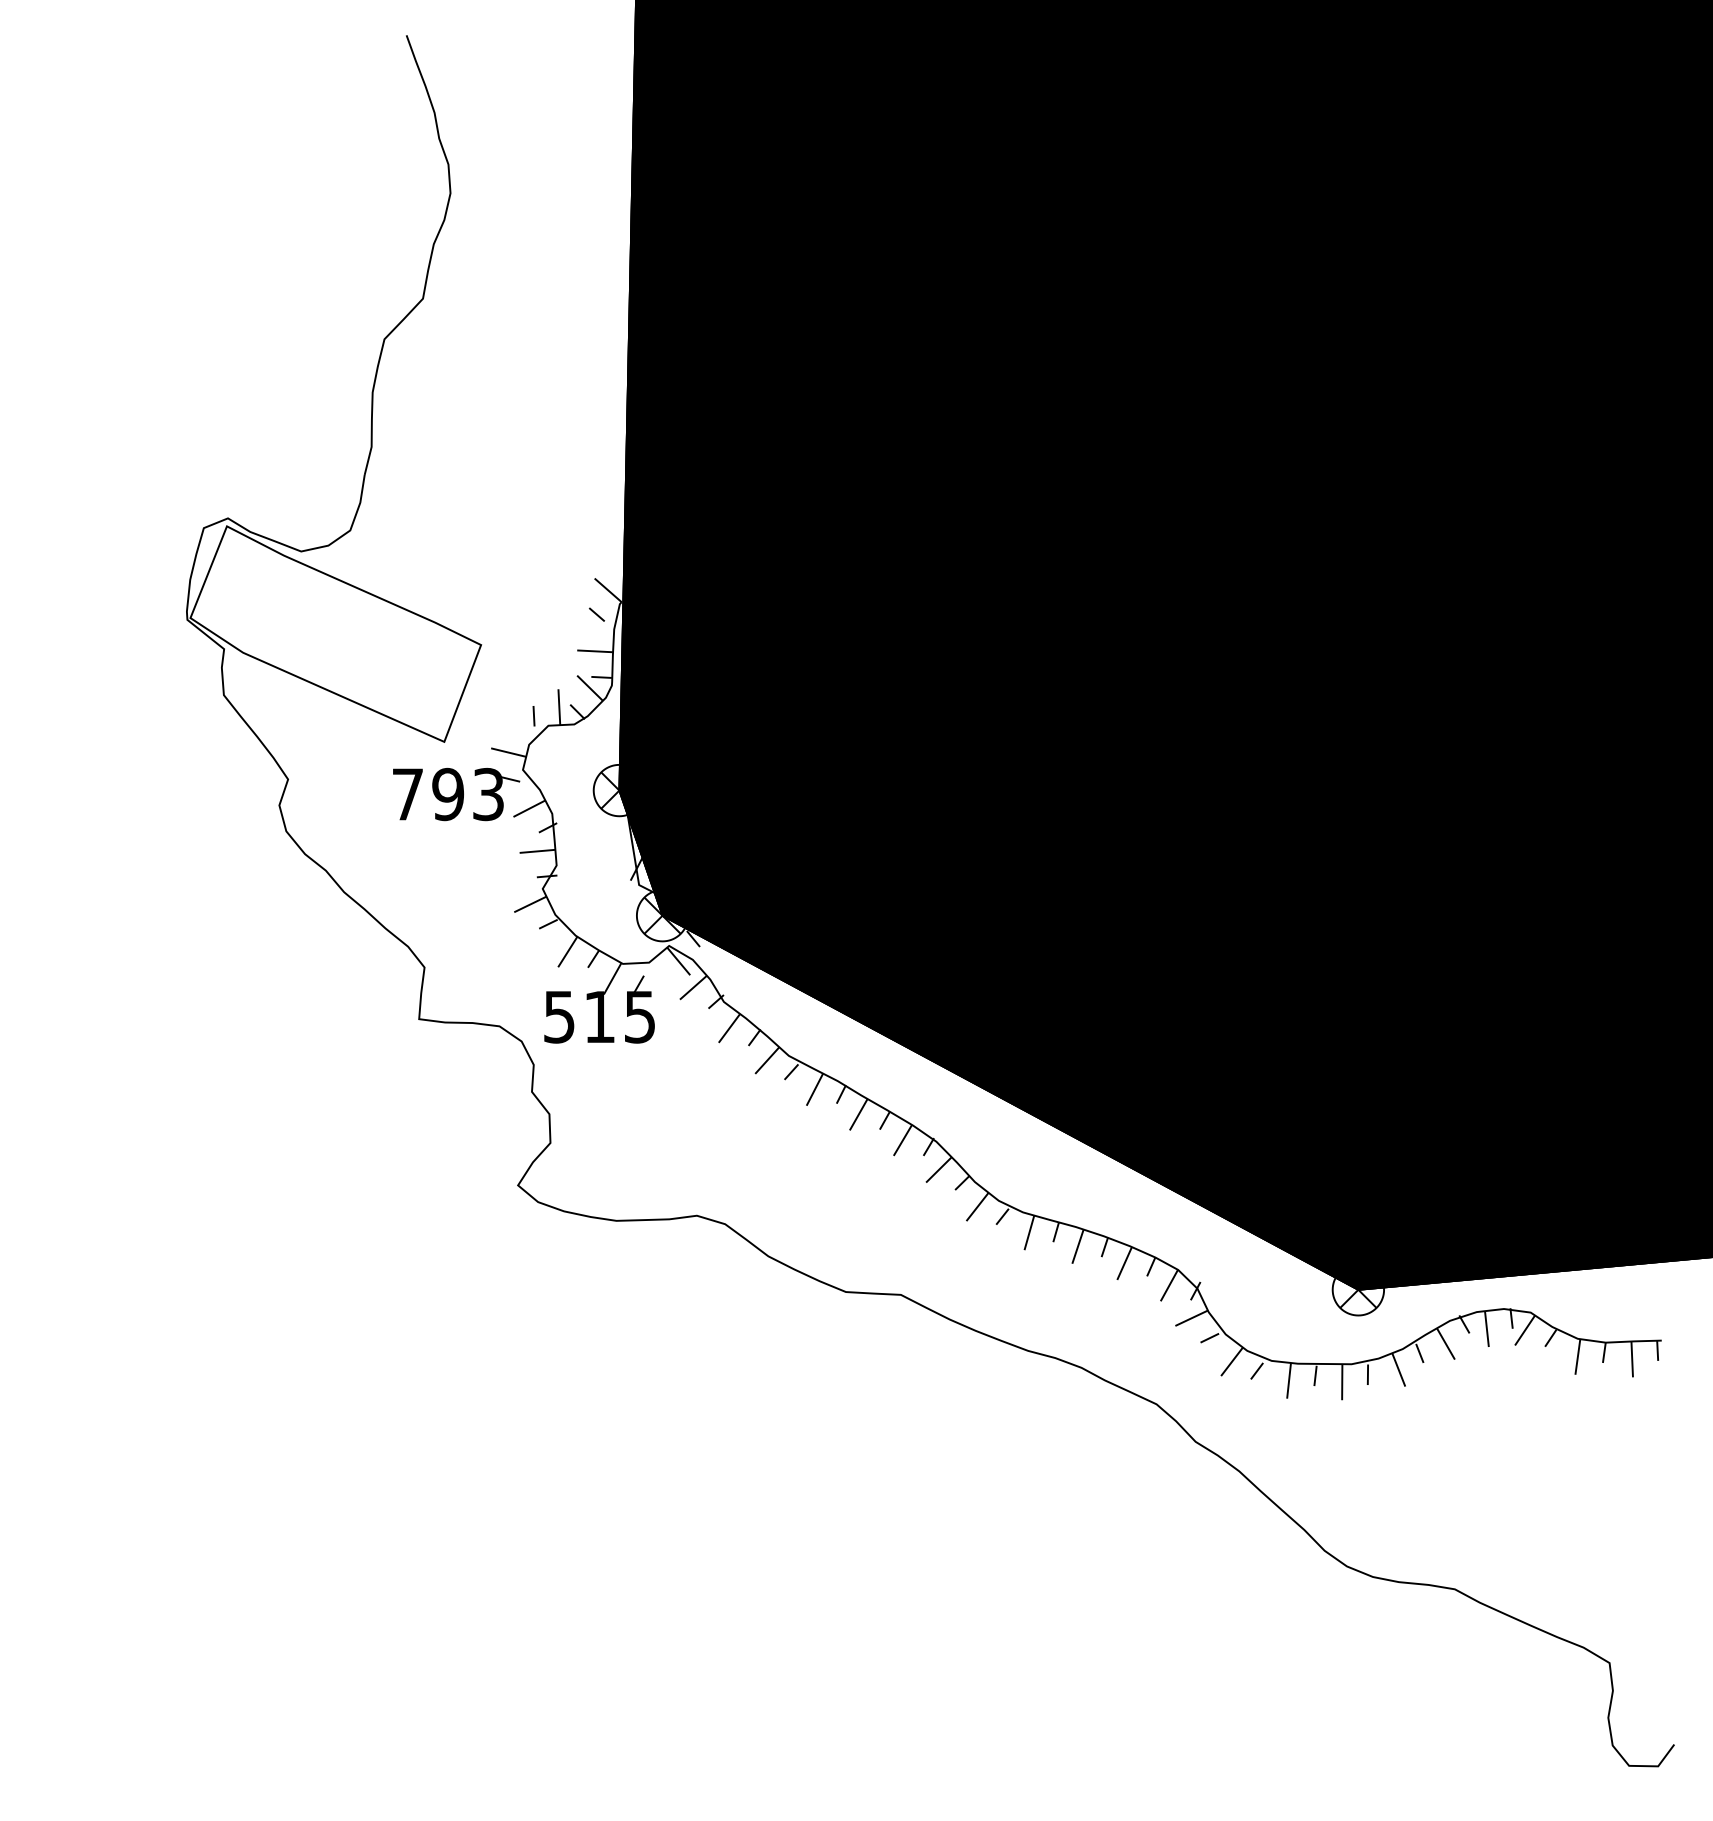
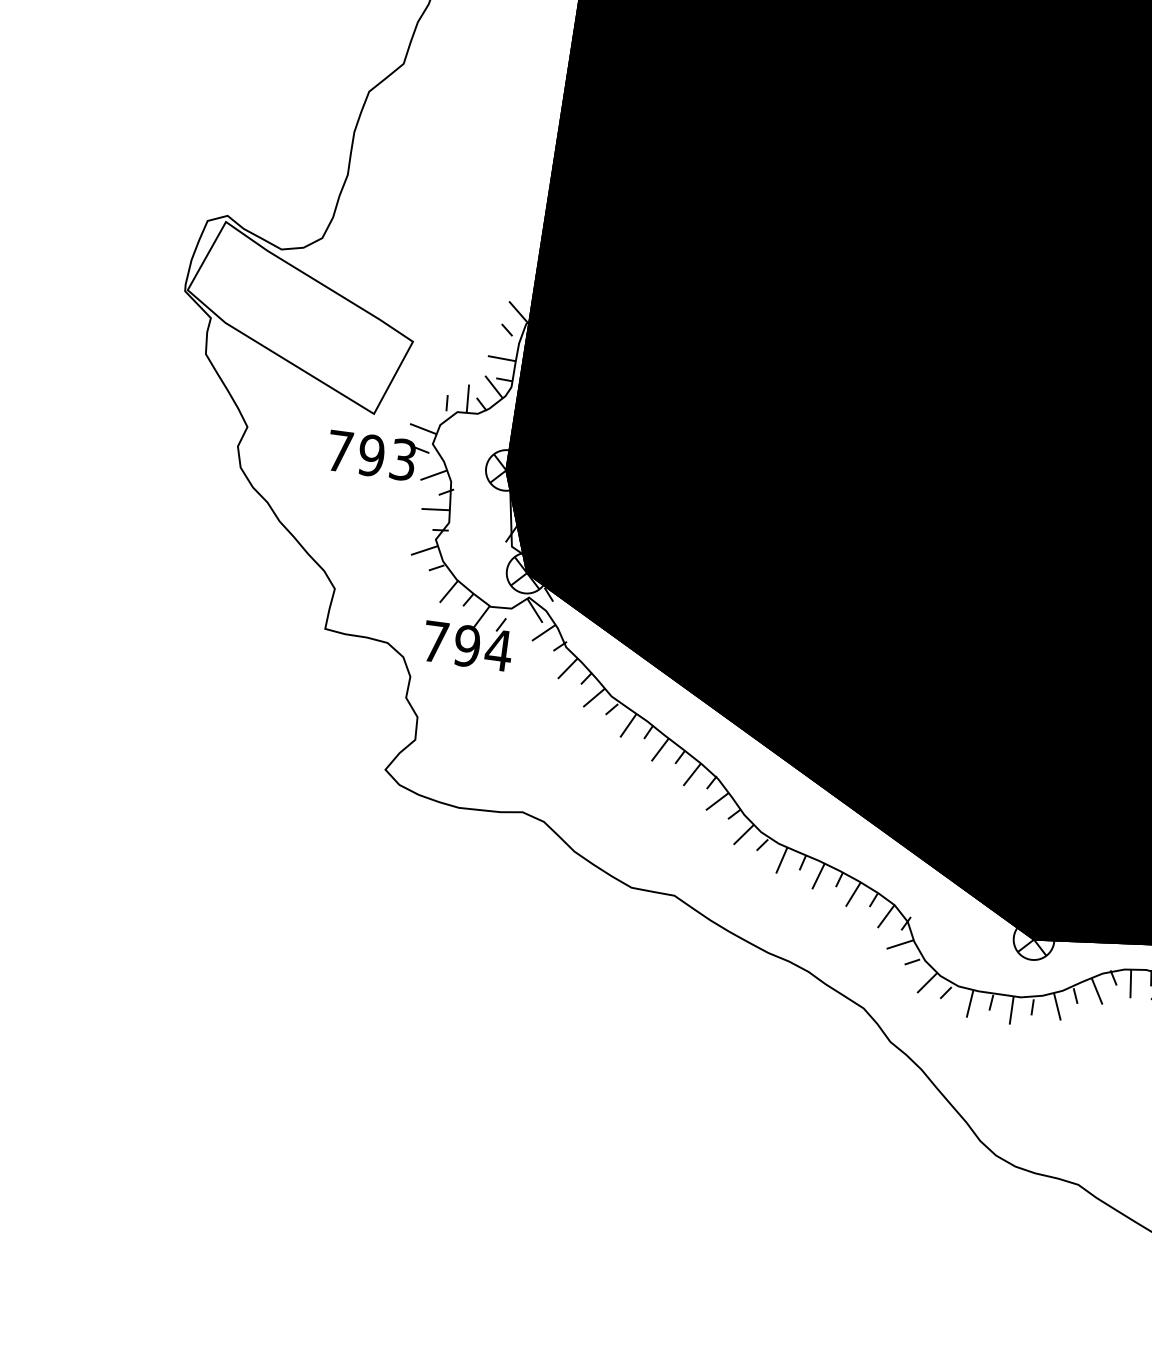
text: (600, 1016) -> (467, 645), 515 -> 794

